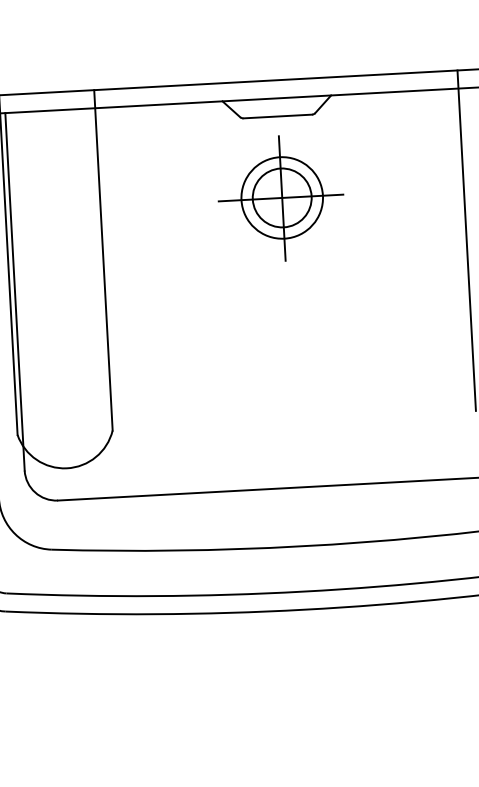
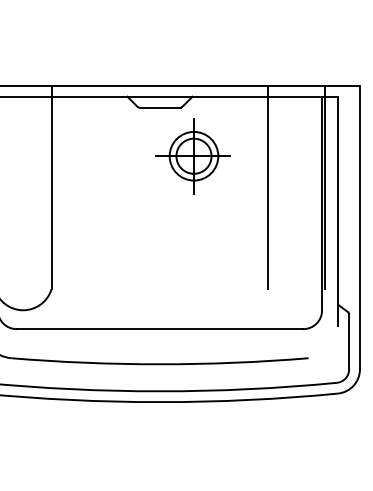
part: (279, 198) -> (192, 156), moved

